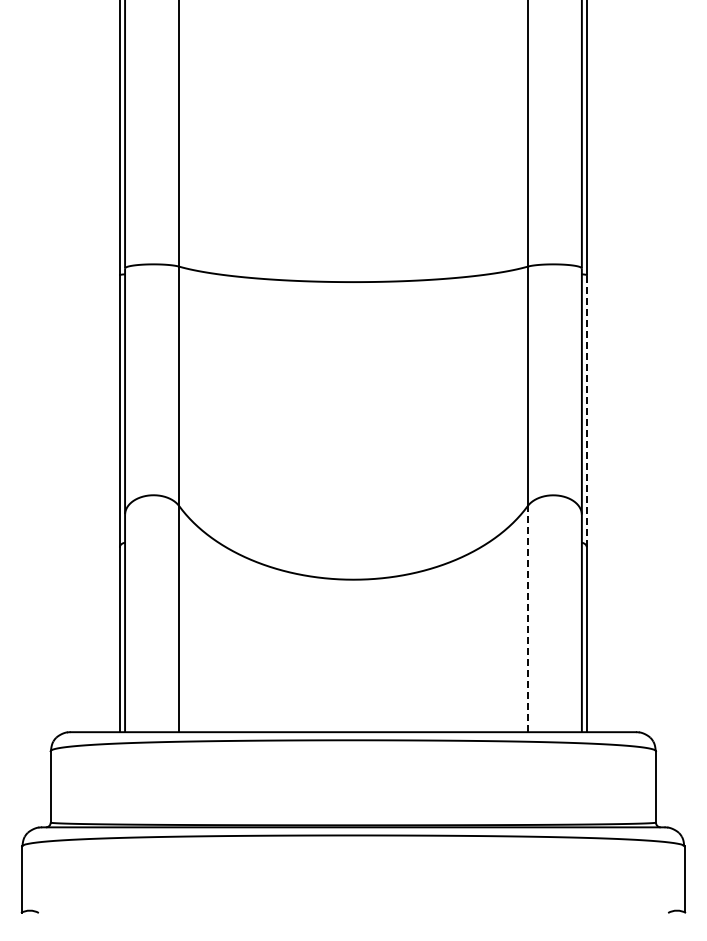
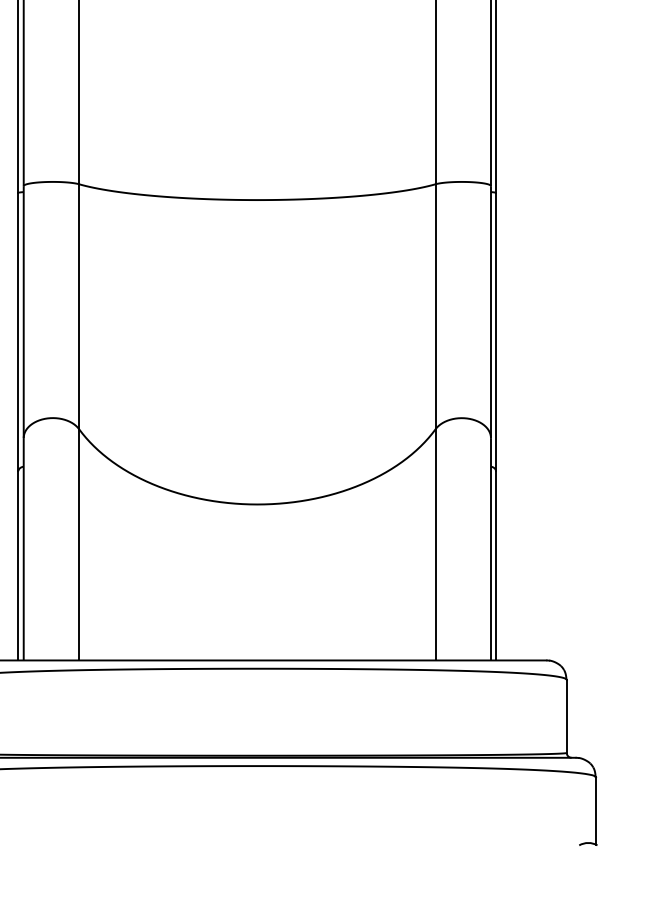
line: (586, 411) -> (495, 332), dashed -> solid
line: (527, 618) -> (435, 544), dashed -> solid

